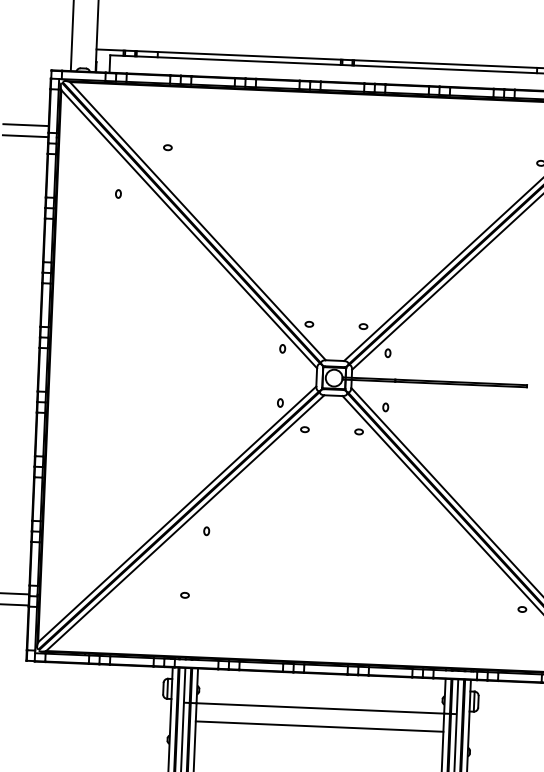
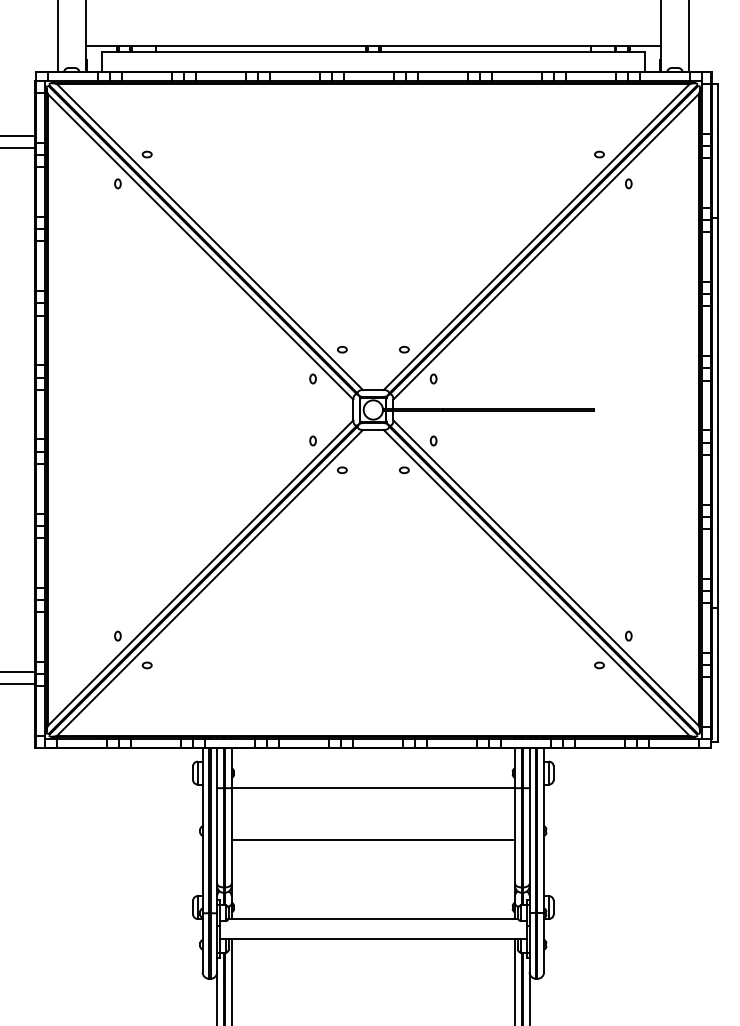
part: (167, 147) -> (146, 154), moved
part: (118, 193) -> (117, 183), moved
part: (206, 530) -> (117, 635), moved
part: (184, 595) -> (146, 665), moved
line: (319, 726) -> (373, 839), moved

